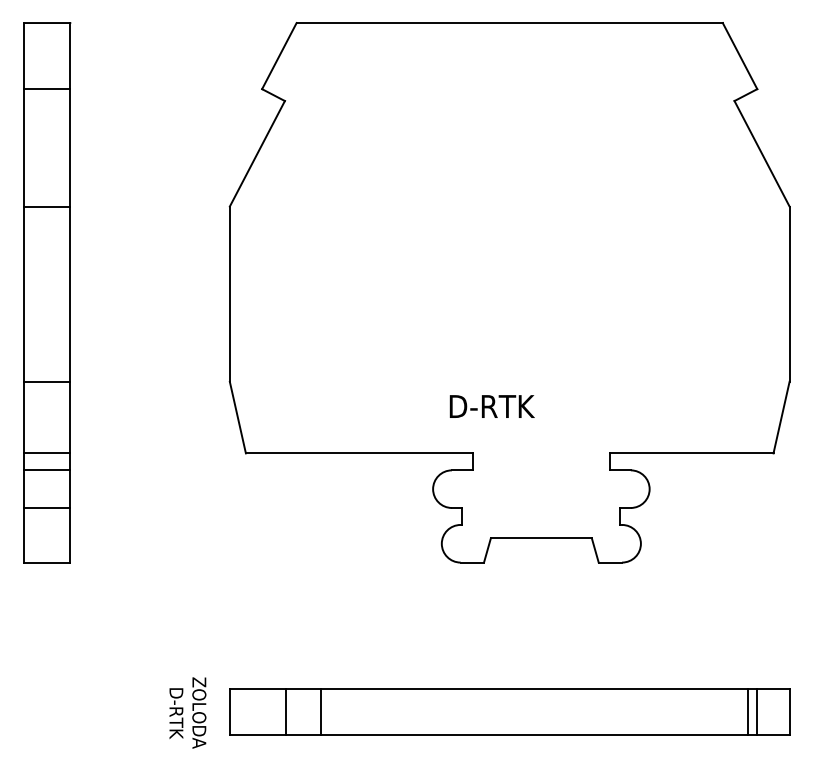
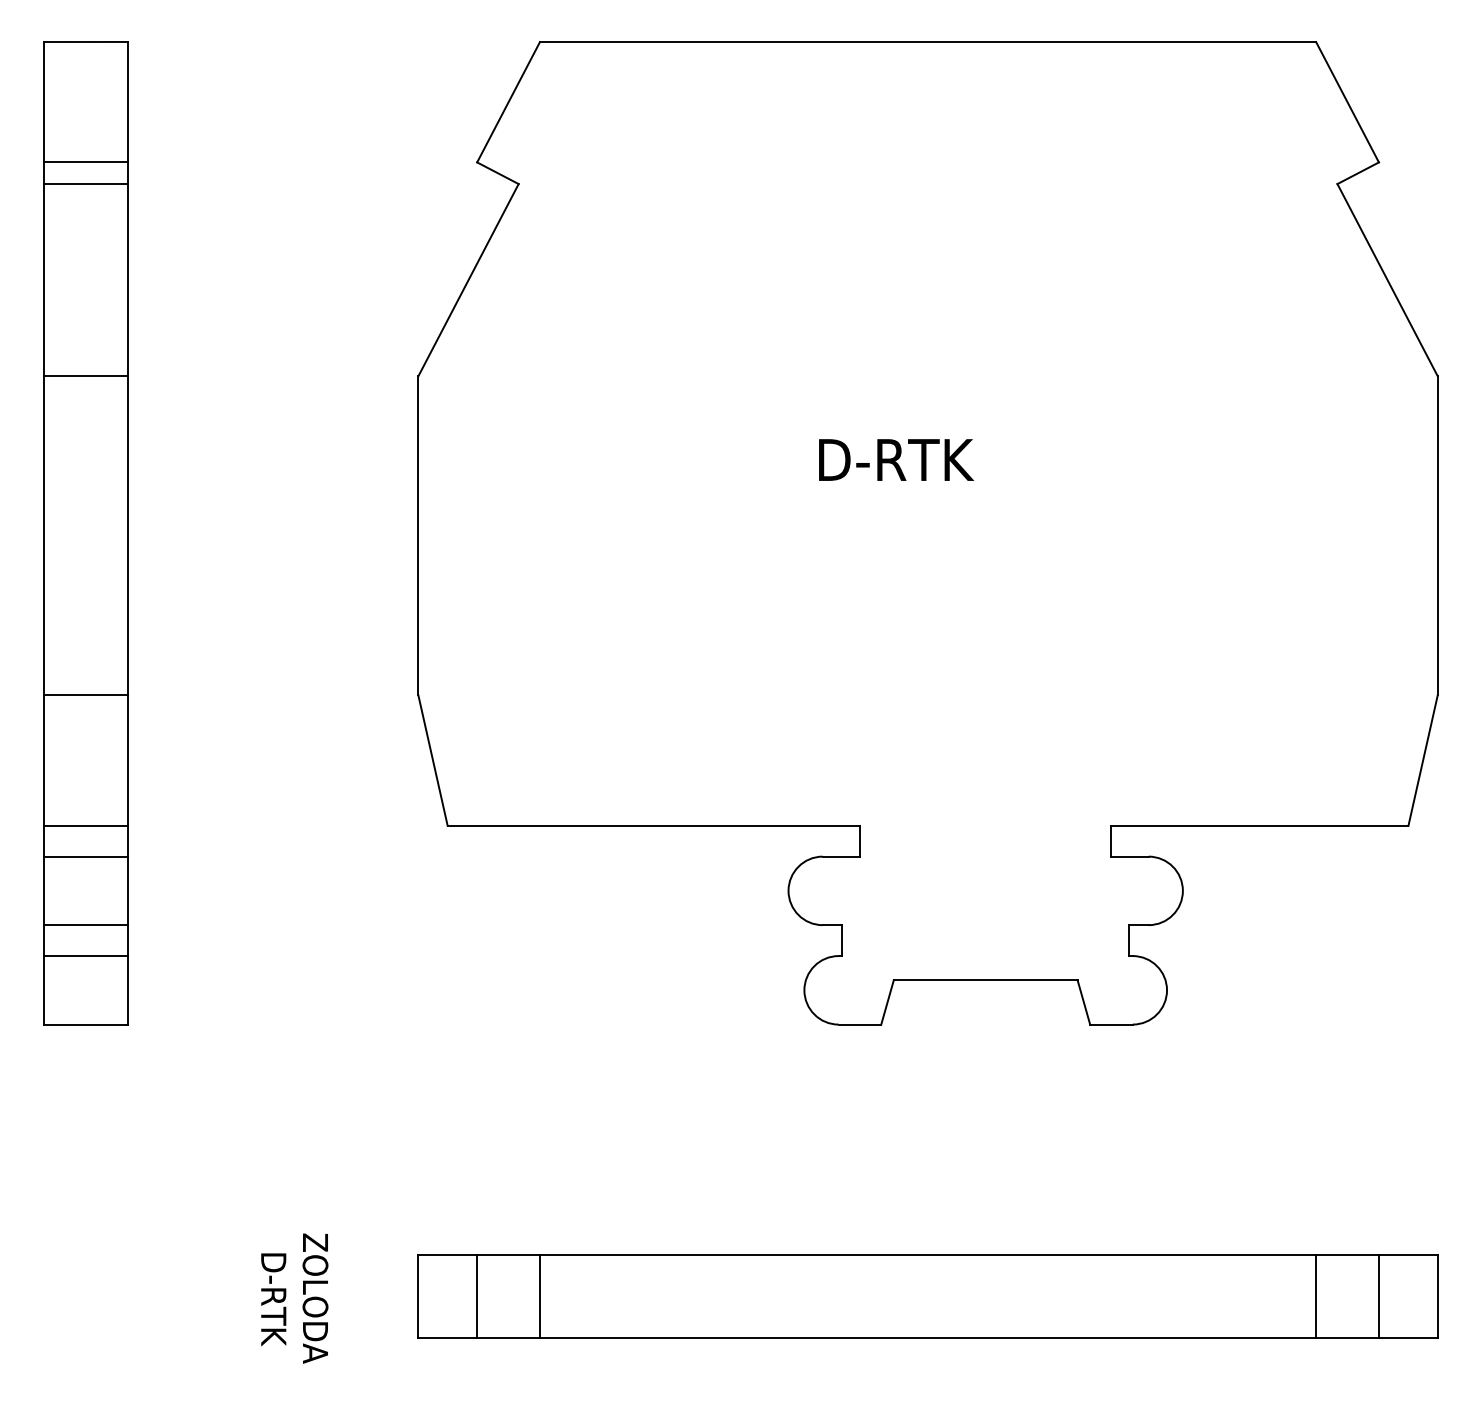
line: (47, 101) -> (86, 184), added
text: (491, 406) -> (894, 459), moved
line: (47, 524) -> (86, 955), added
line: (286, 711) -> (477, 1295), moved
line: (320, 711) -> (539, 1295), moved
line: (747, 711) -> (1315, 1295), moved
text: (187, 712) -> (293, 1297), moved

